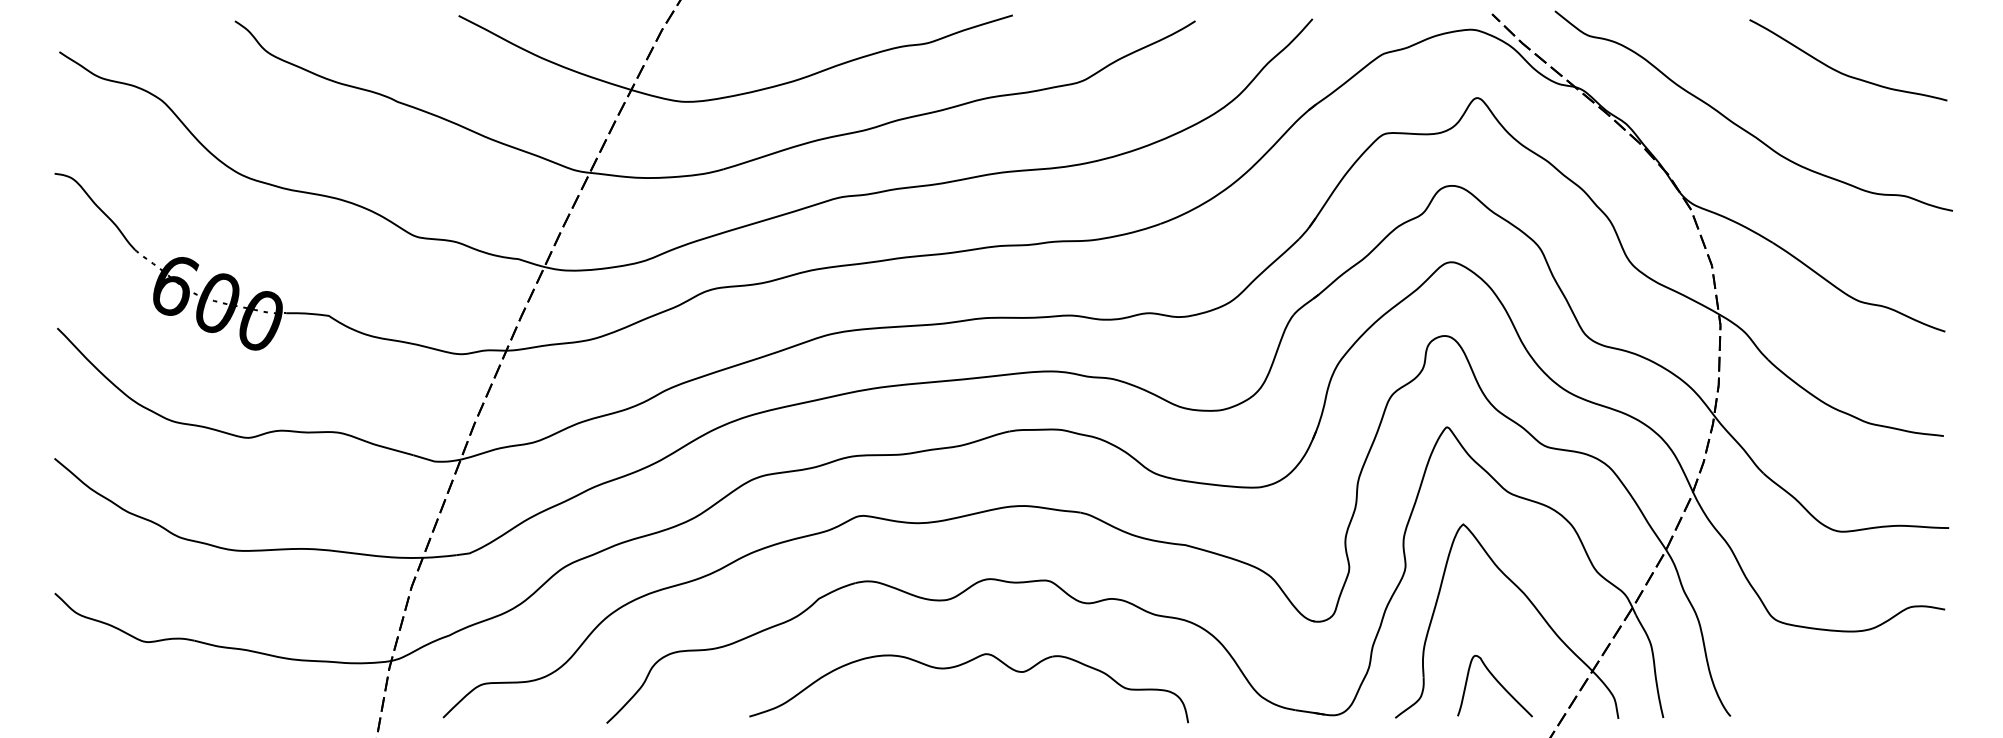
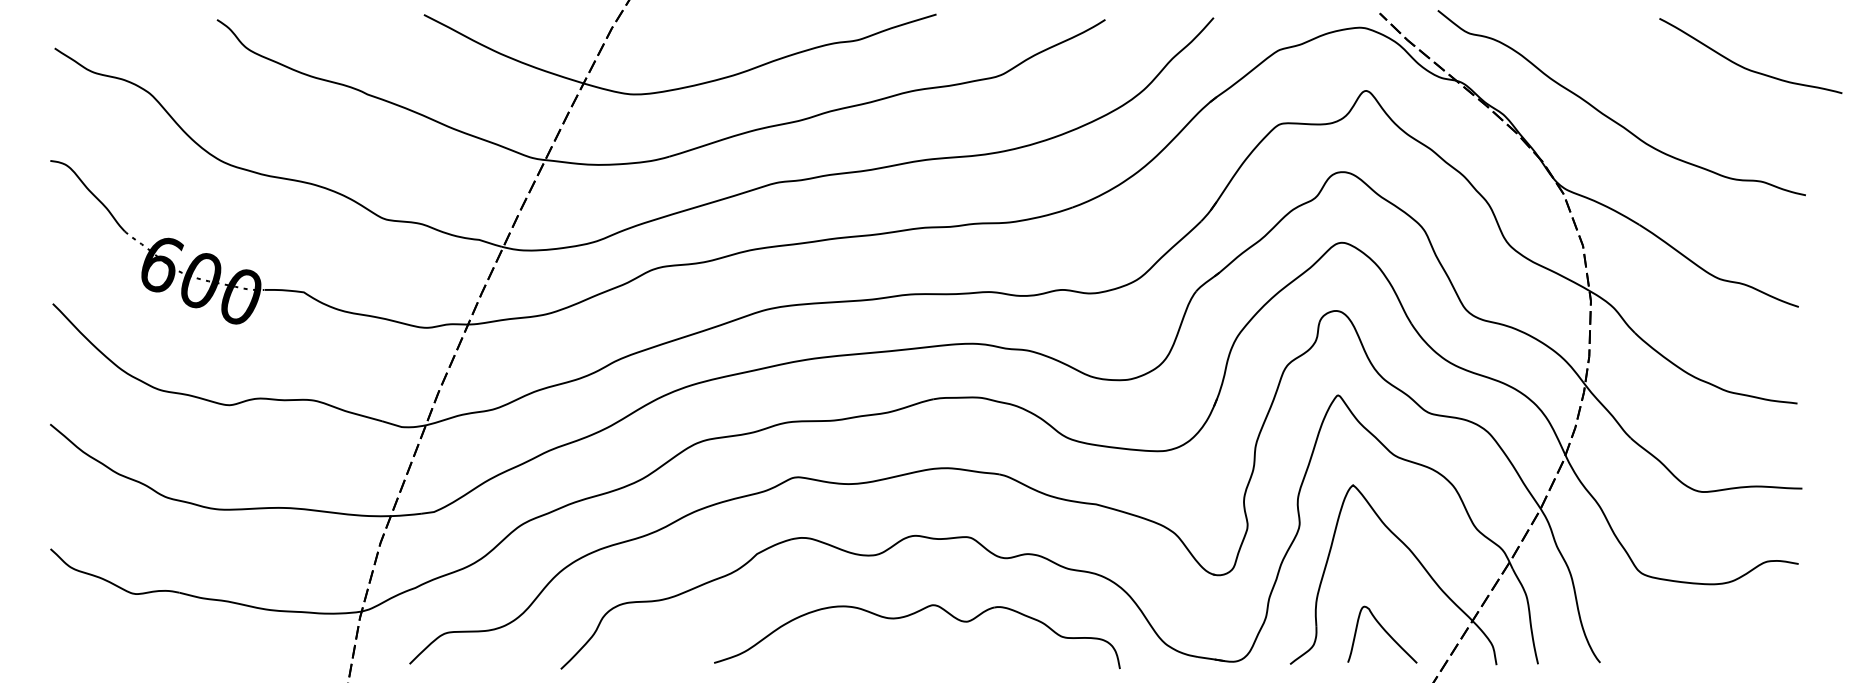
curve: (1842, 72) -> (1745, 67), moved
part: (962, 665) -> (911, 615), moved

